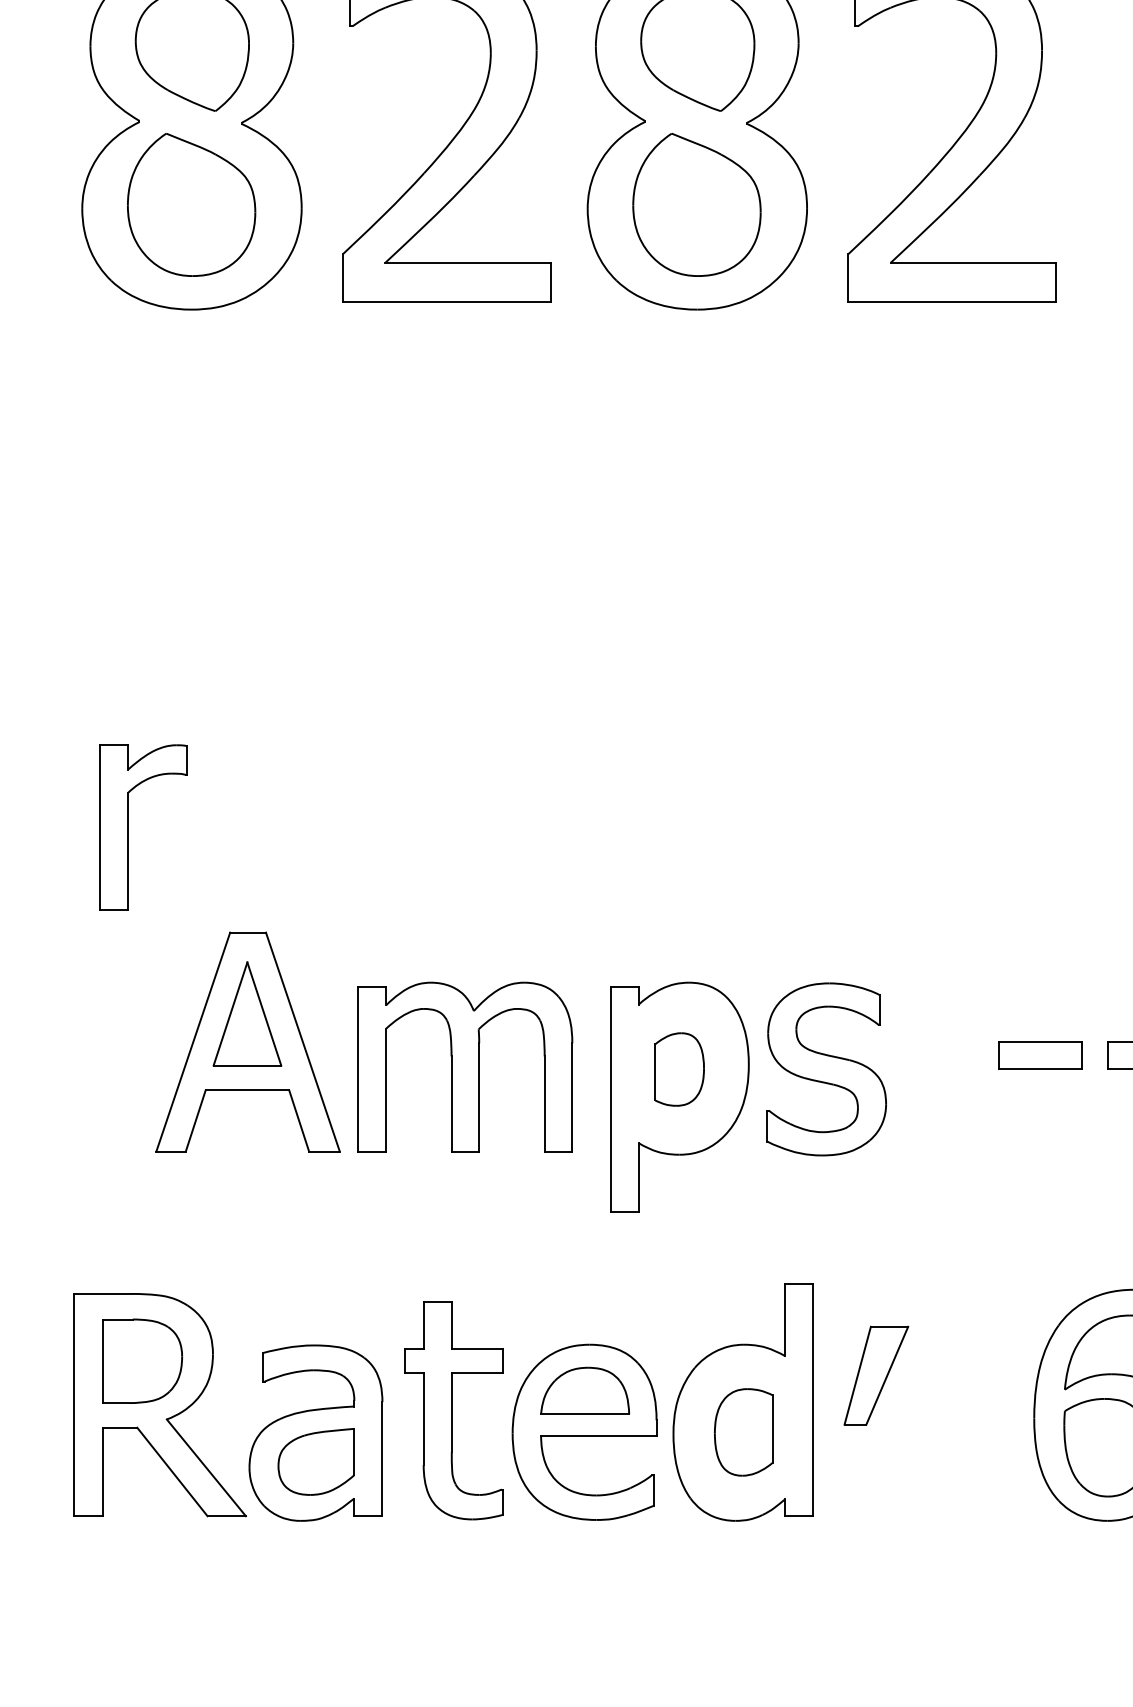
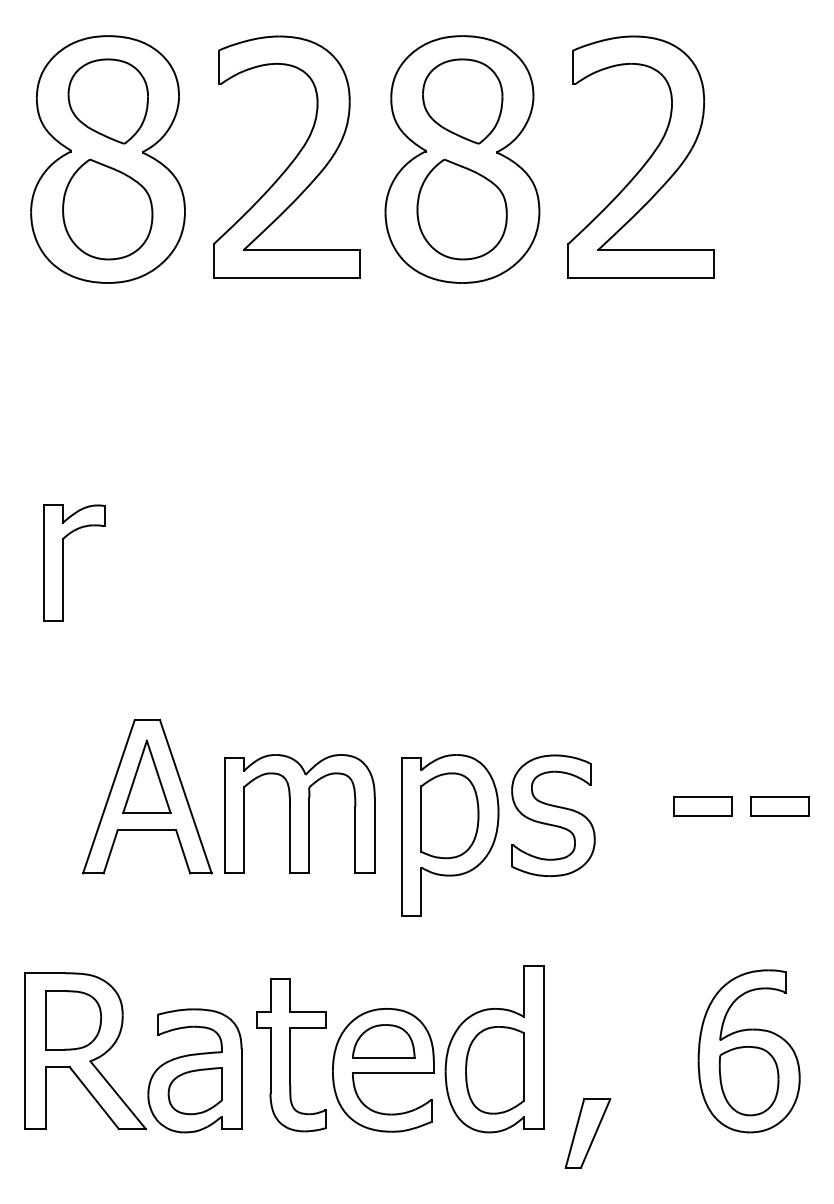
part: (128, 826) -> (63, 562), moved
part: (678, 1068) -> (449, 815), size x1.67
part: (875, 1375) -> (587, 1133), moved
part: (743, 1432) -> (494, 1070), size x1.43

